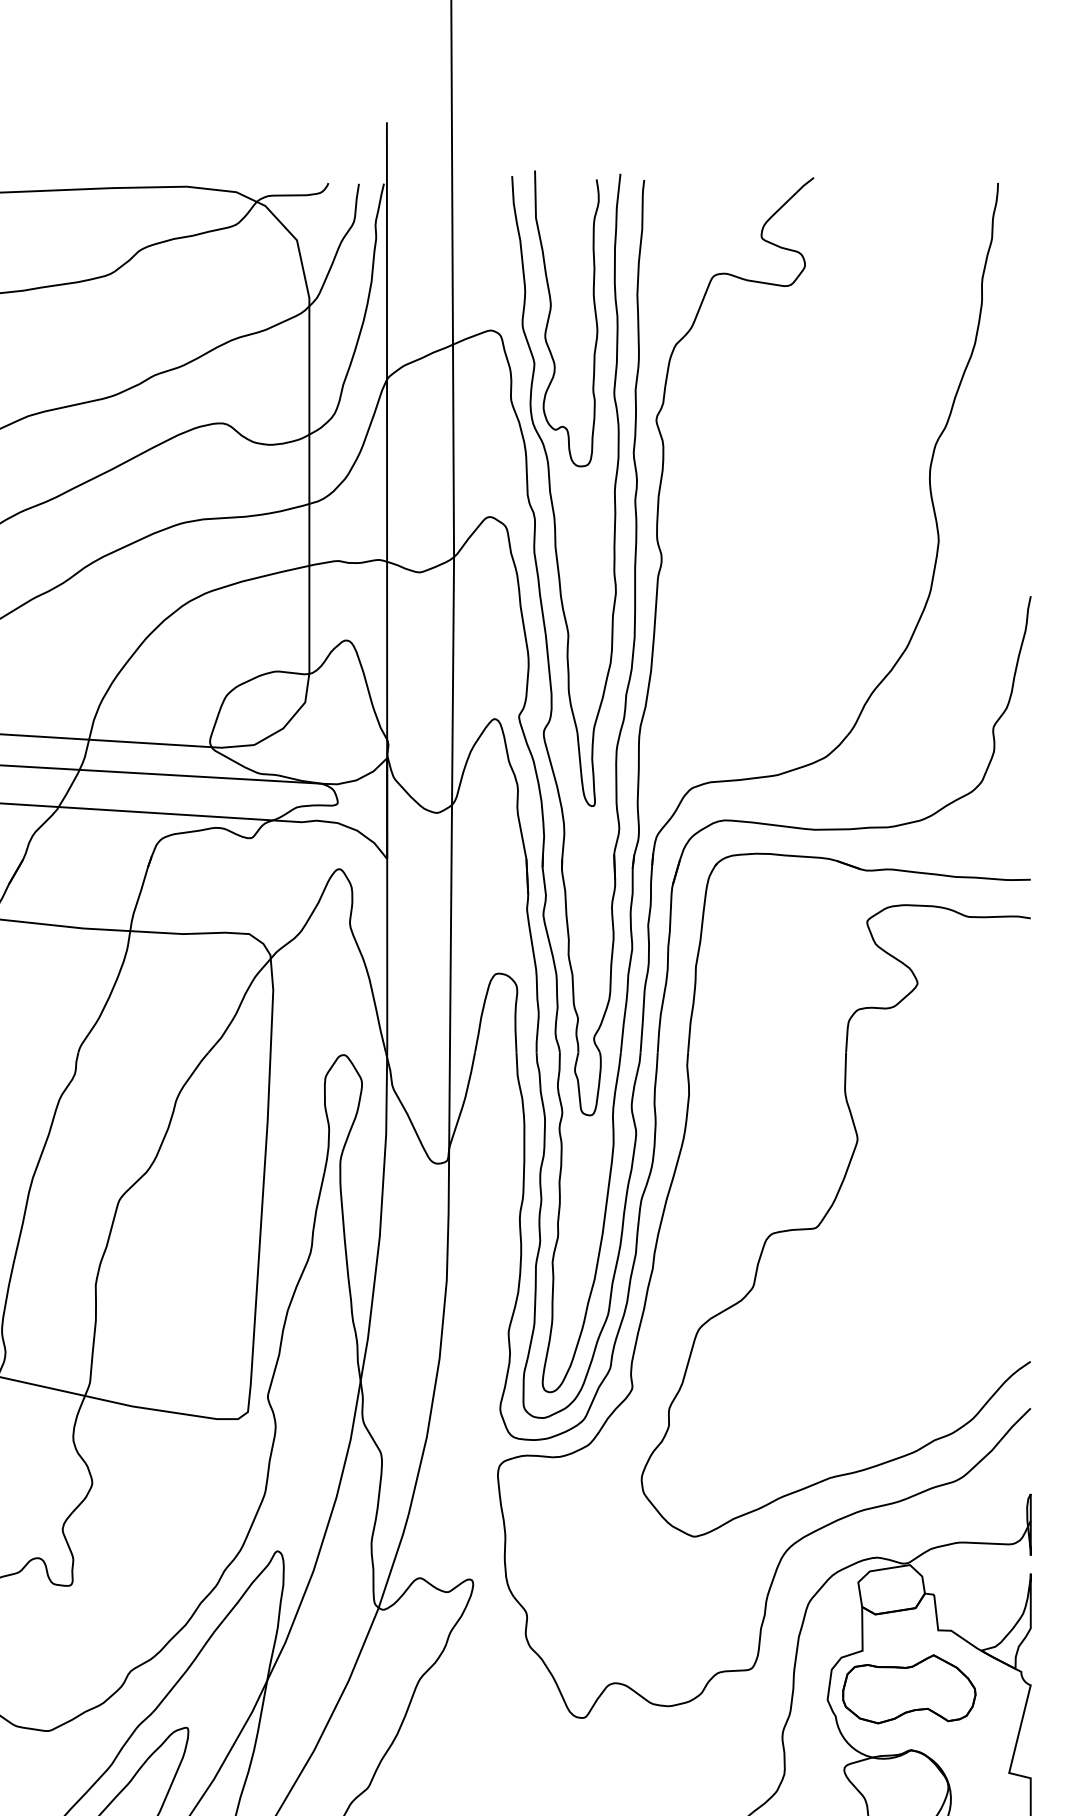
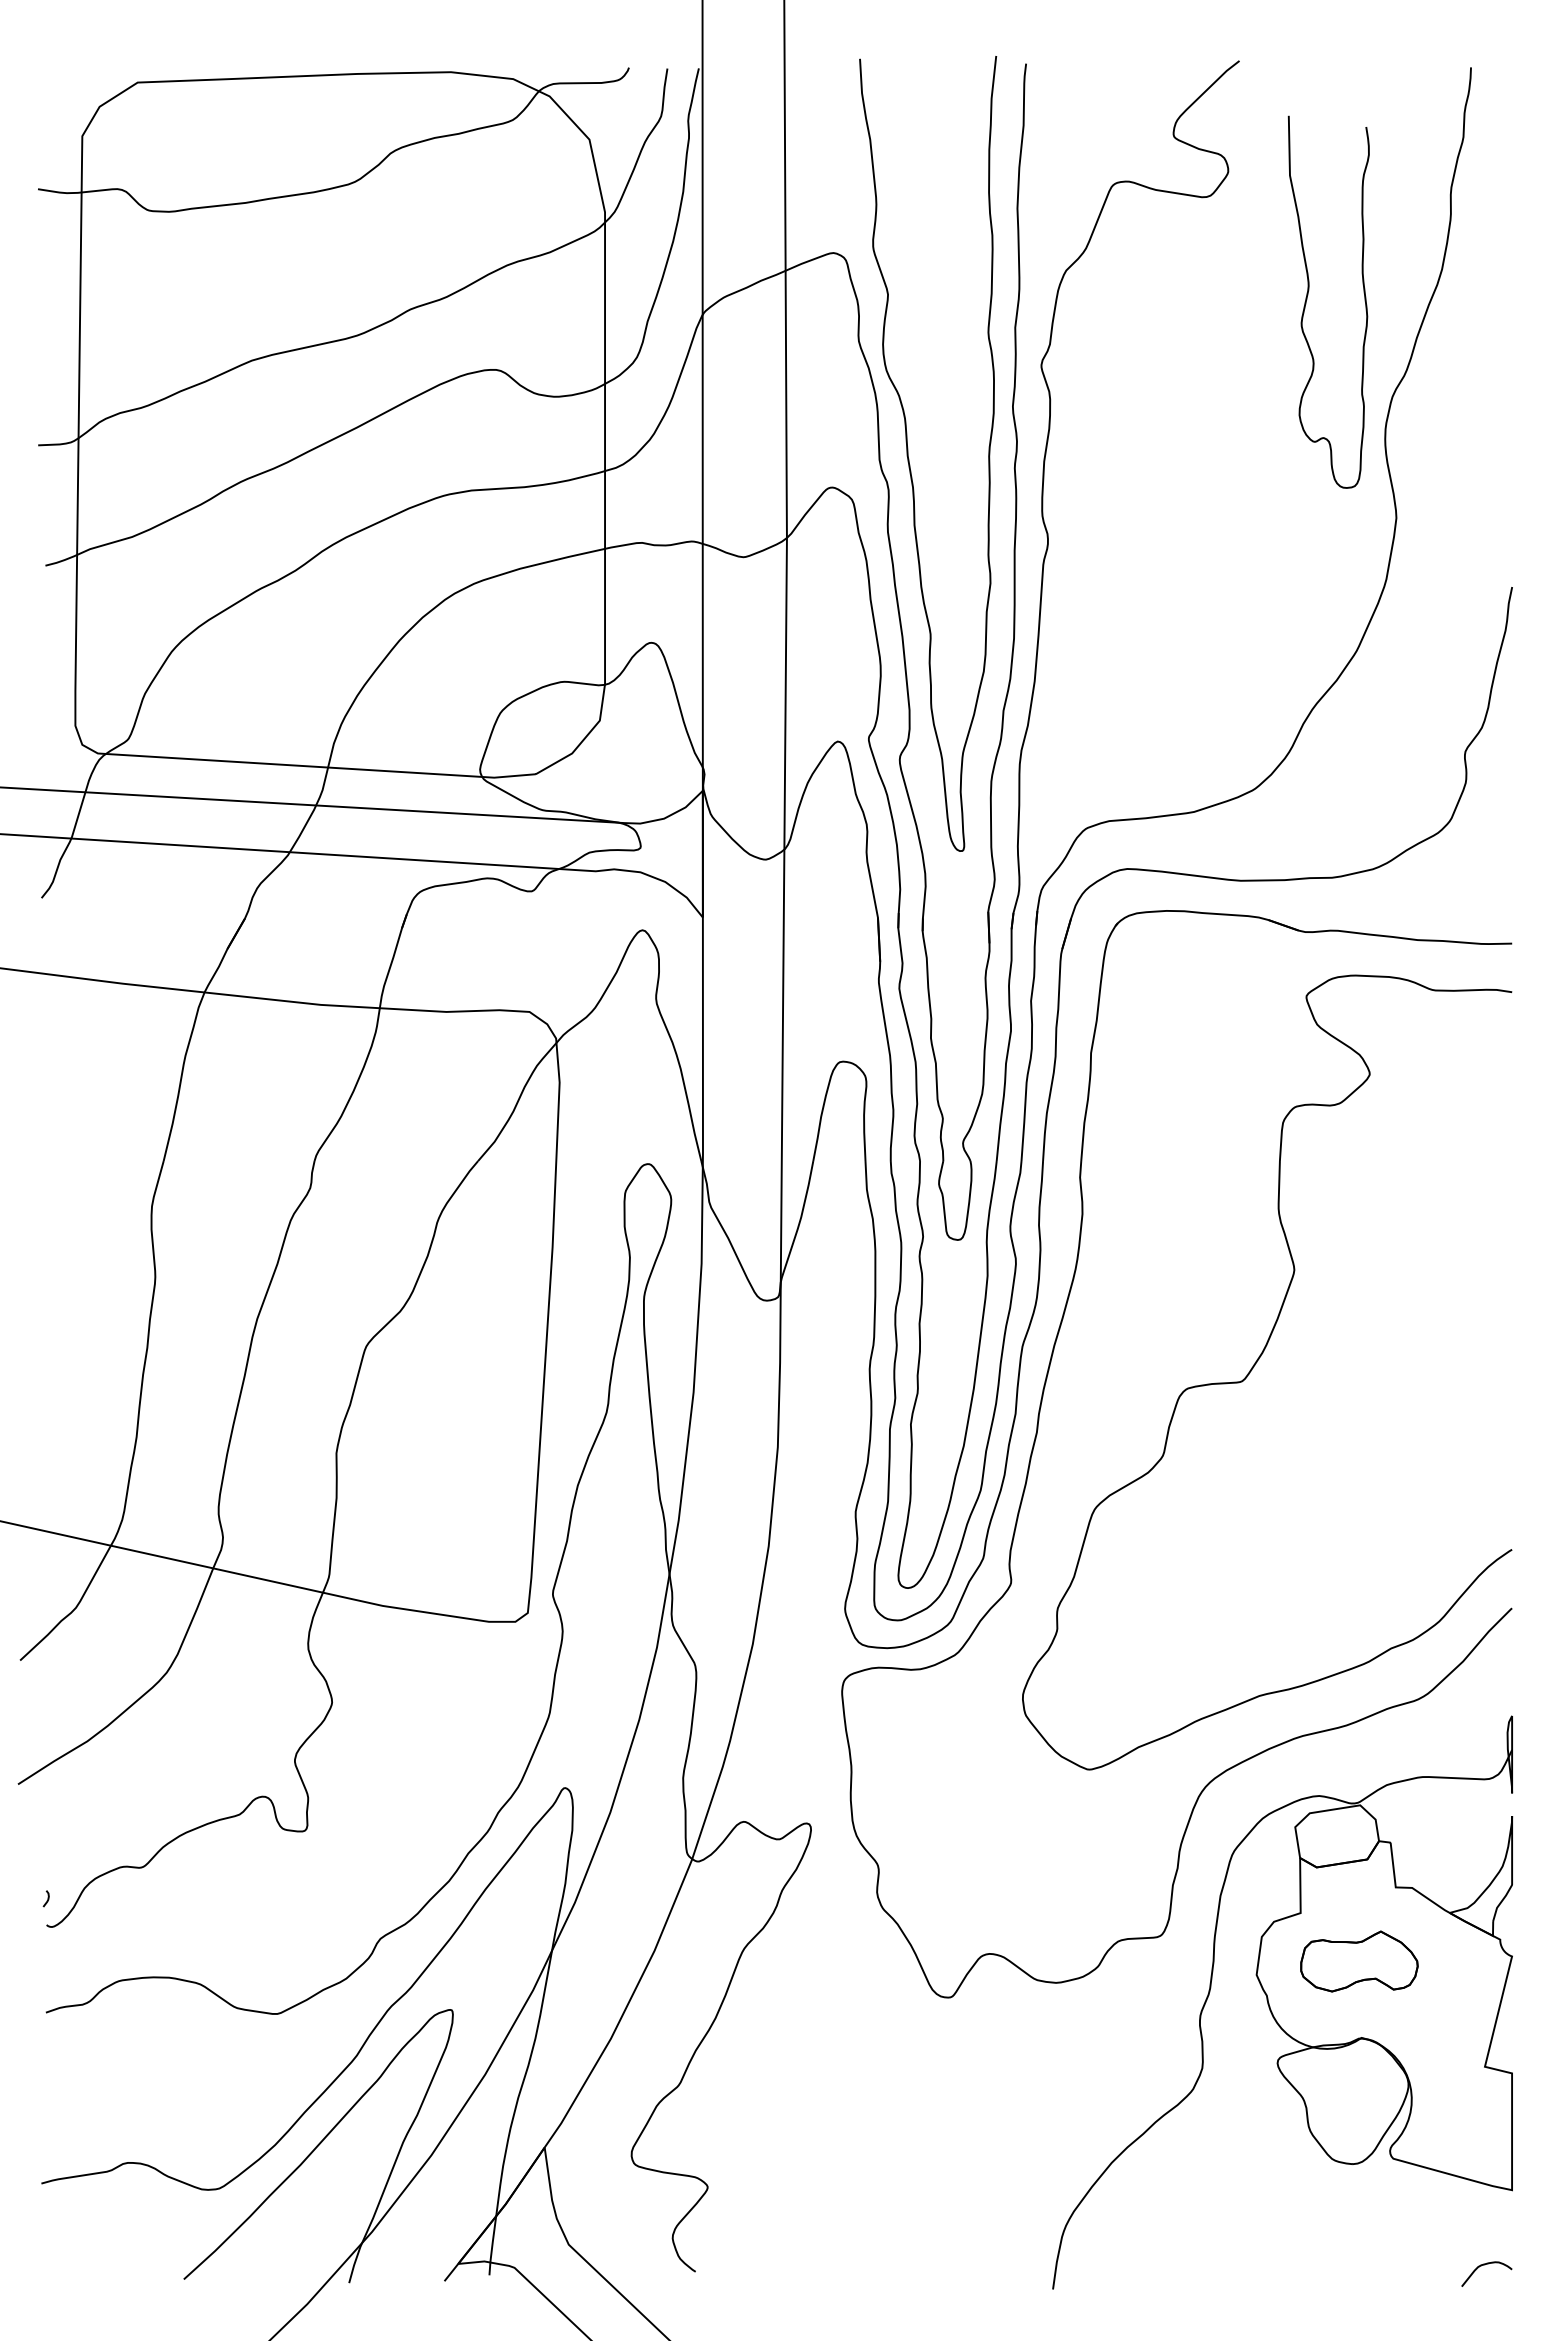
curve: (550, 313) -> (1308, 295), moved
part: (909, 1689) -> (1359, 1961), size x0.7

